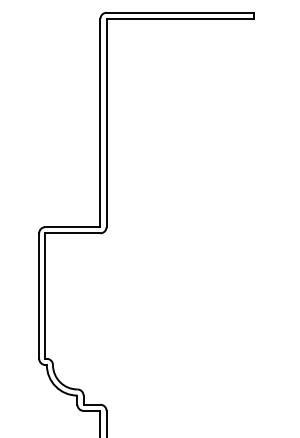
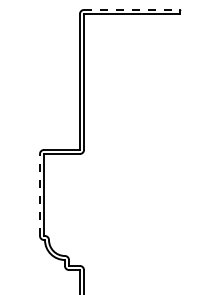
line: (180, 12) -> (132, 9), solid -> dashed
line: (38, 295) -> (39, 194), solid -> dashed

